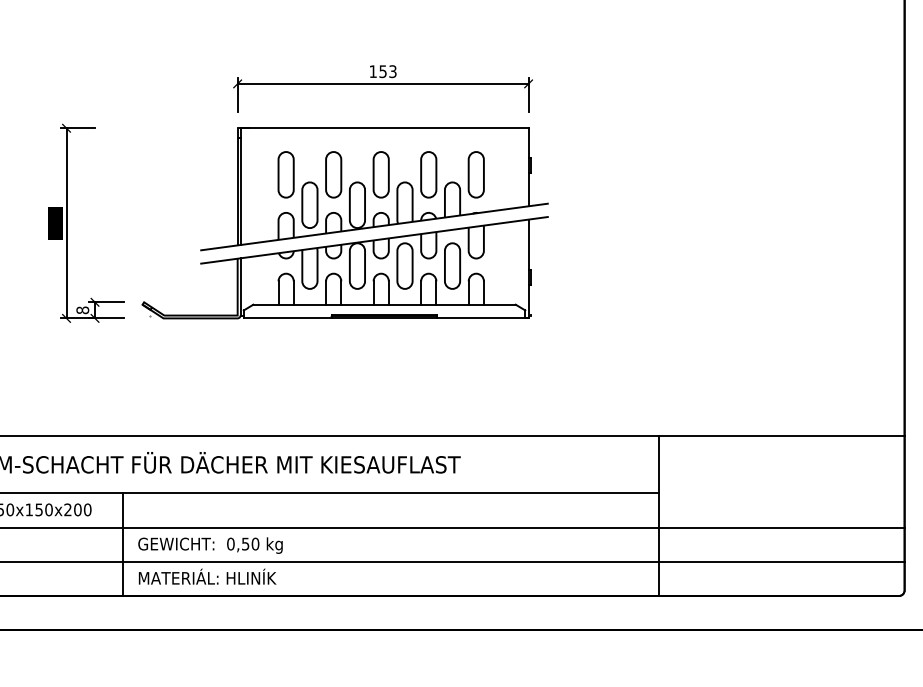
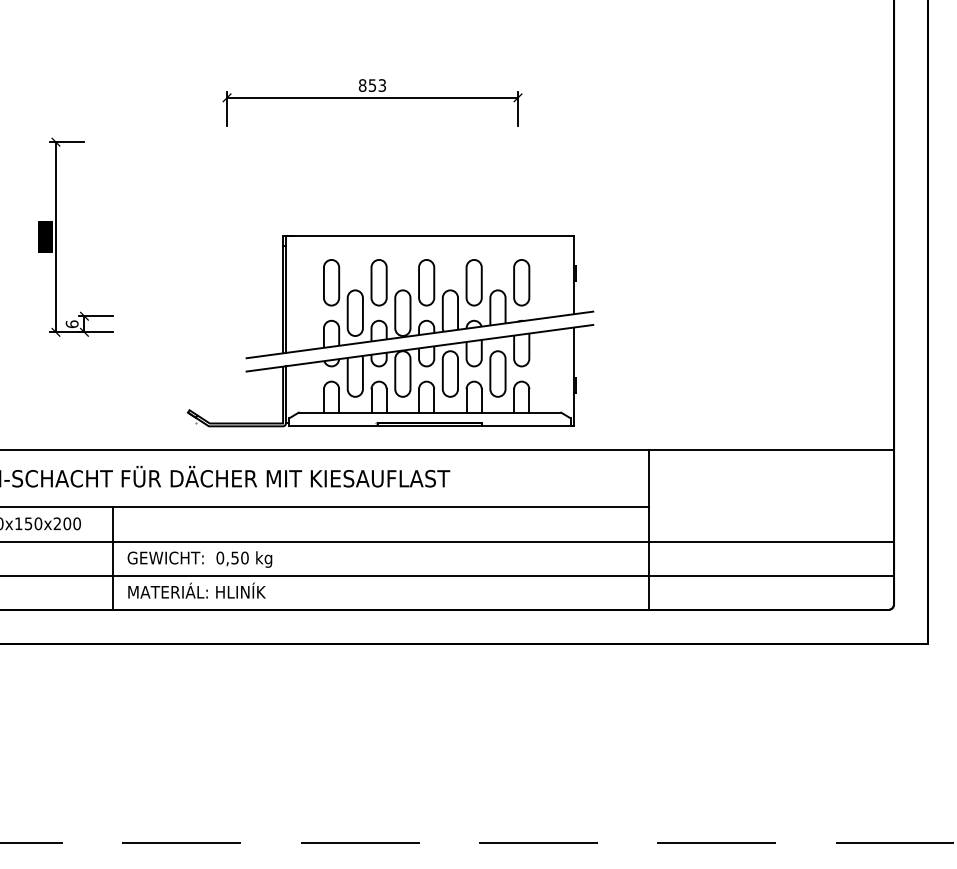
text: (373, 71) -> (362, 85), 153 -> 853
part: (345, 223) -> (390, 331), moved
text: (82, 310) -> (71, 324), 8 -> 6

